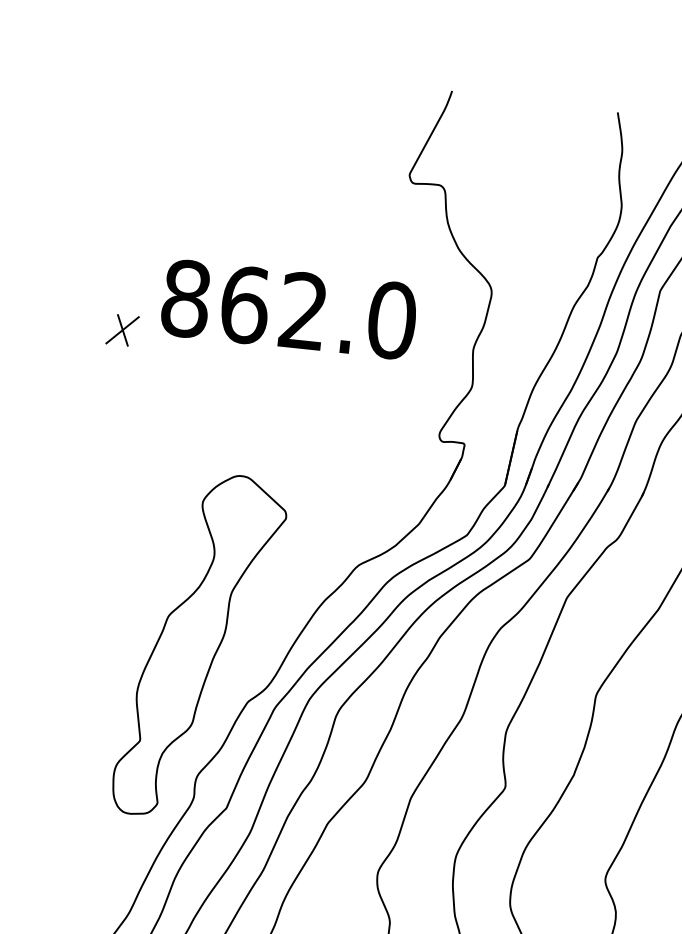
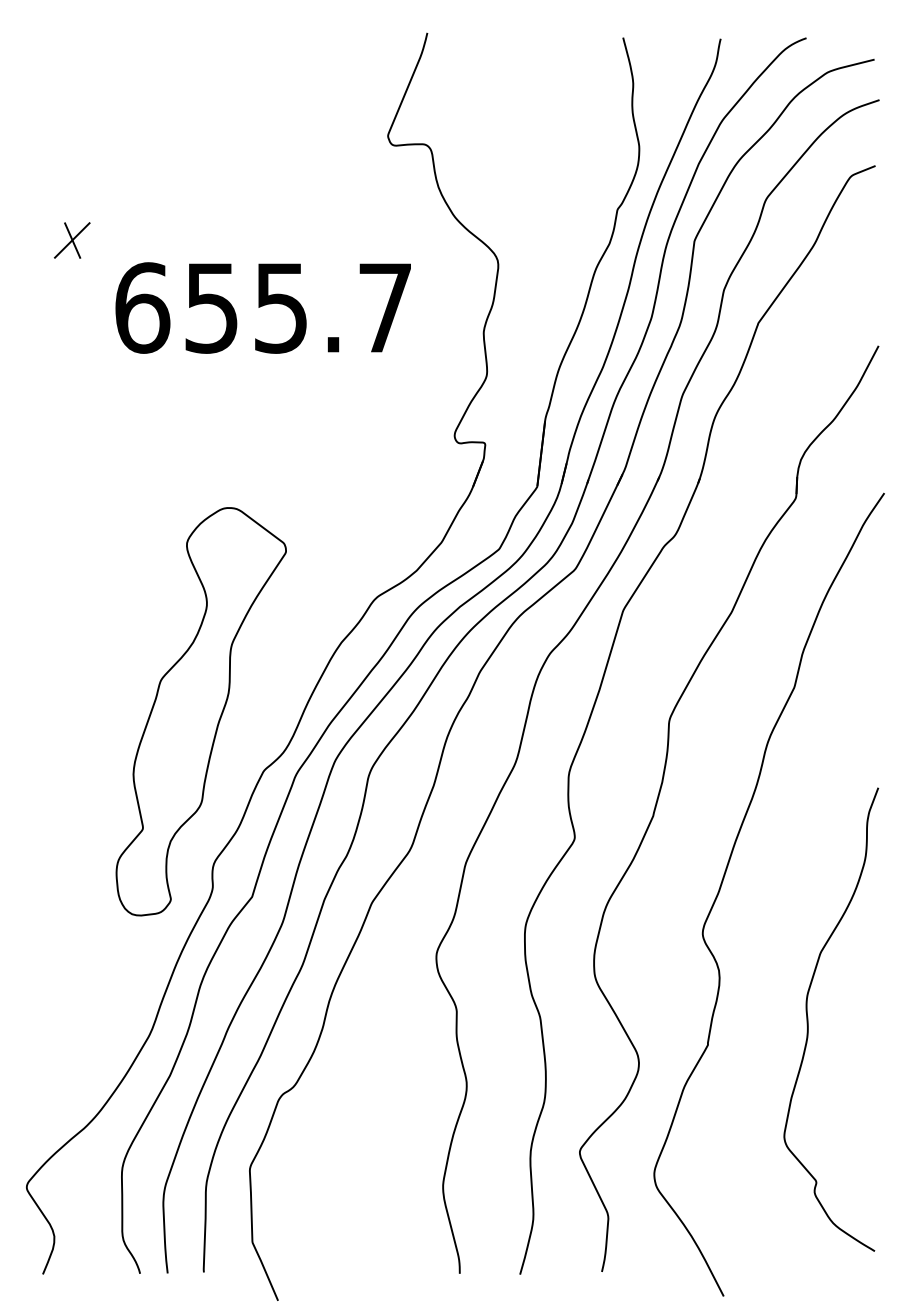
text: (288, 309) -> (263, 307), 862.0 -> 655.7
part: (122, 330) -> (72, 240), moved

